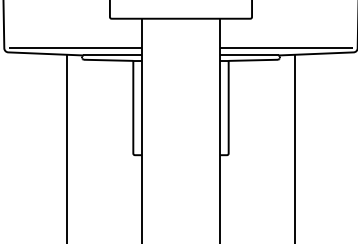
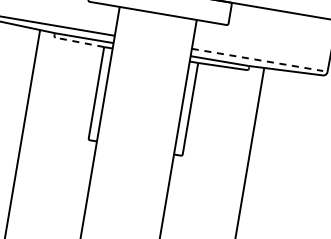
line: (286, 48) -> (257, 60), solid -> dashed
line: (108, 60) -> (79, 42), solid -> dashed

